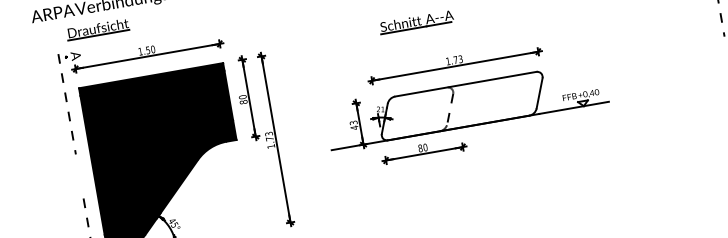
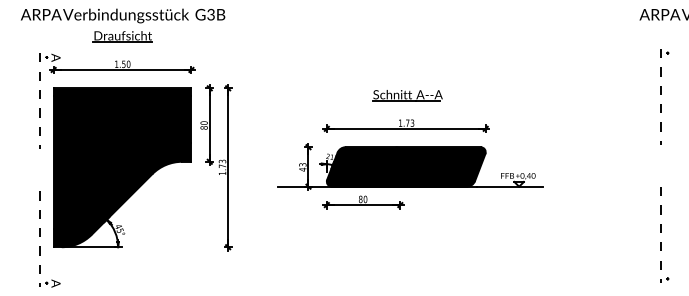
part: (416, 22) -> (407, 95), moved
part: (97, 29) -> (122, 36), moved
fill: (461, 105) -> (405, 166), added

